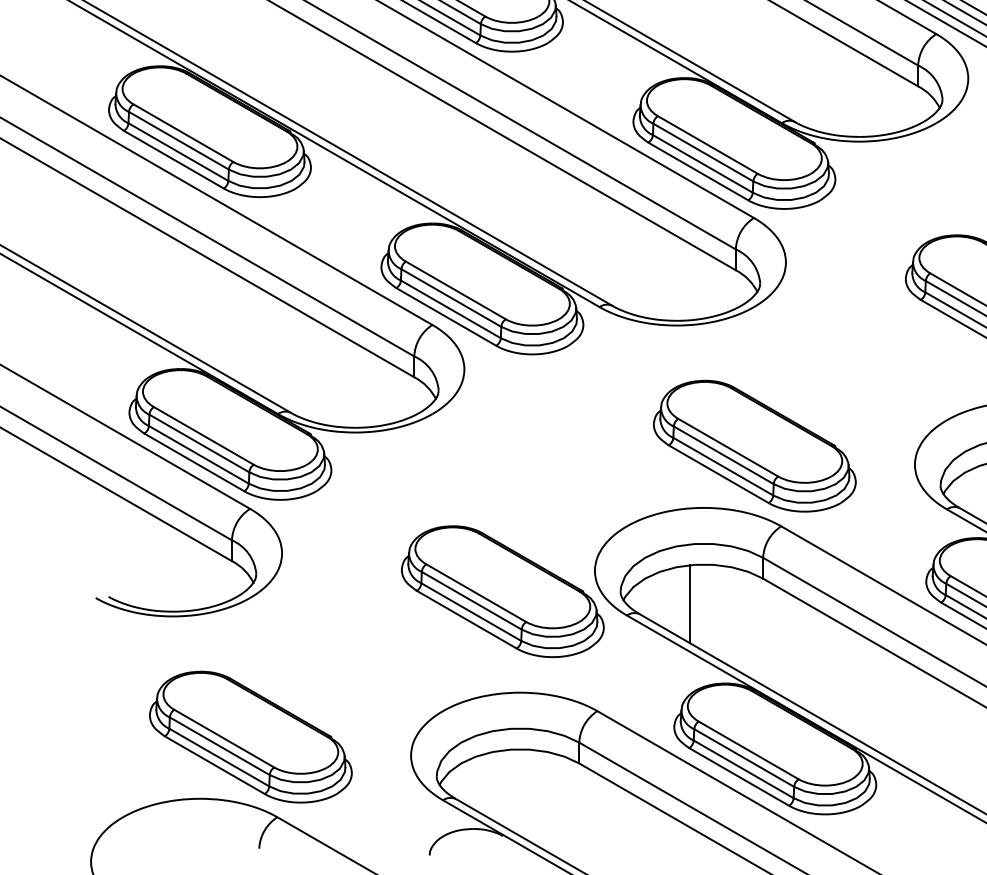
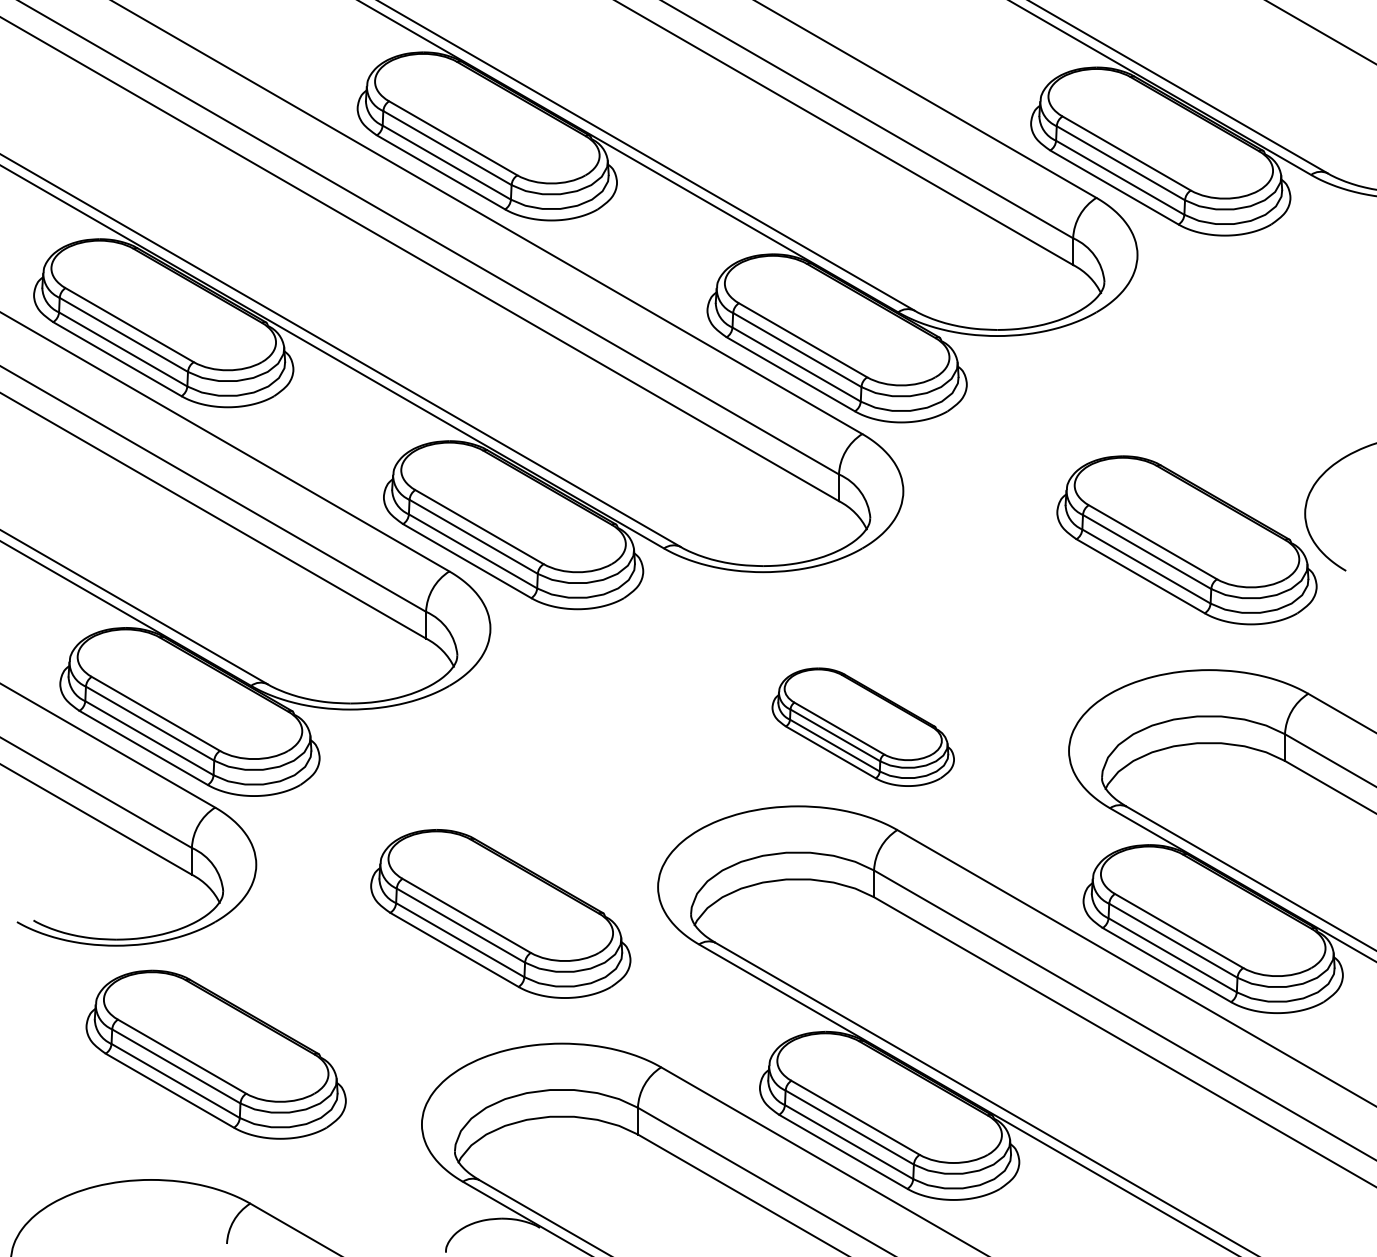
part: (754, 446) -> (862, 727), size x0.7
part: (502, 591) -> (500, 913), moved
line: (690, 603) -> (780, 929), removed
part: (250, 736) -> (215, 1054), moved

